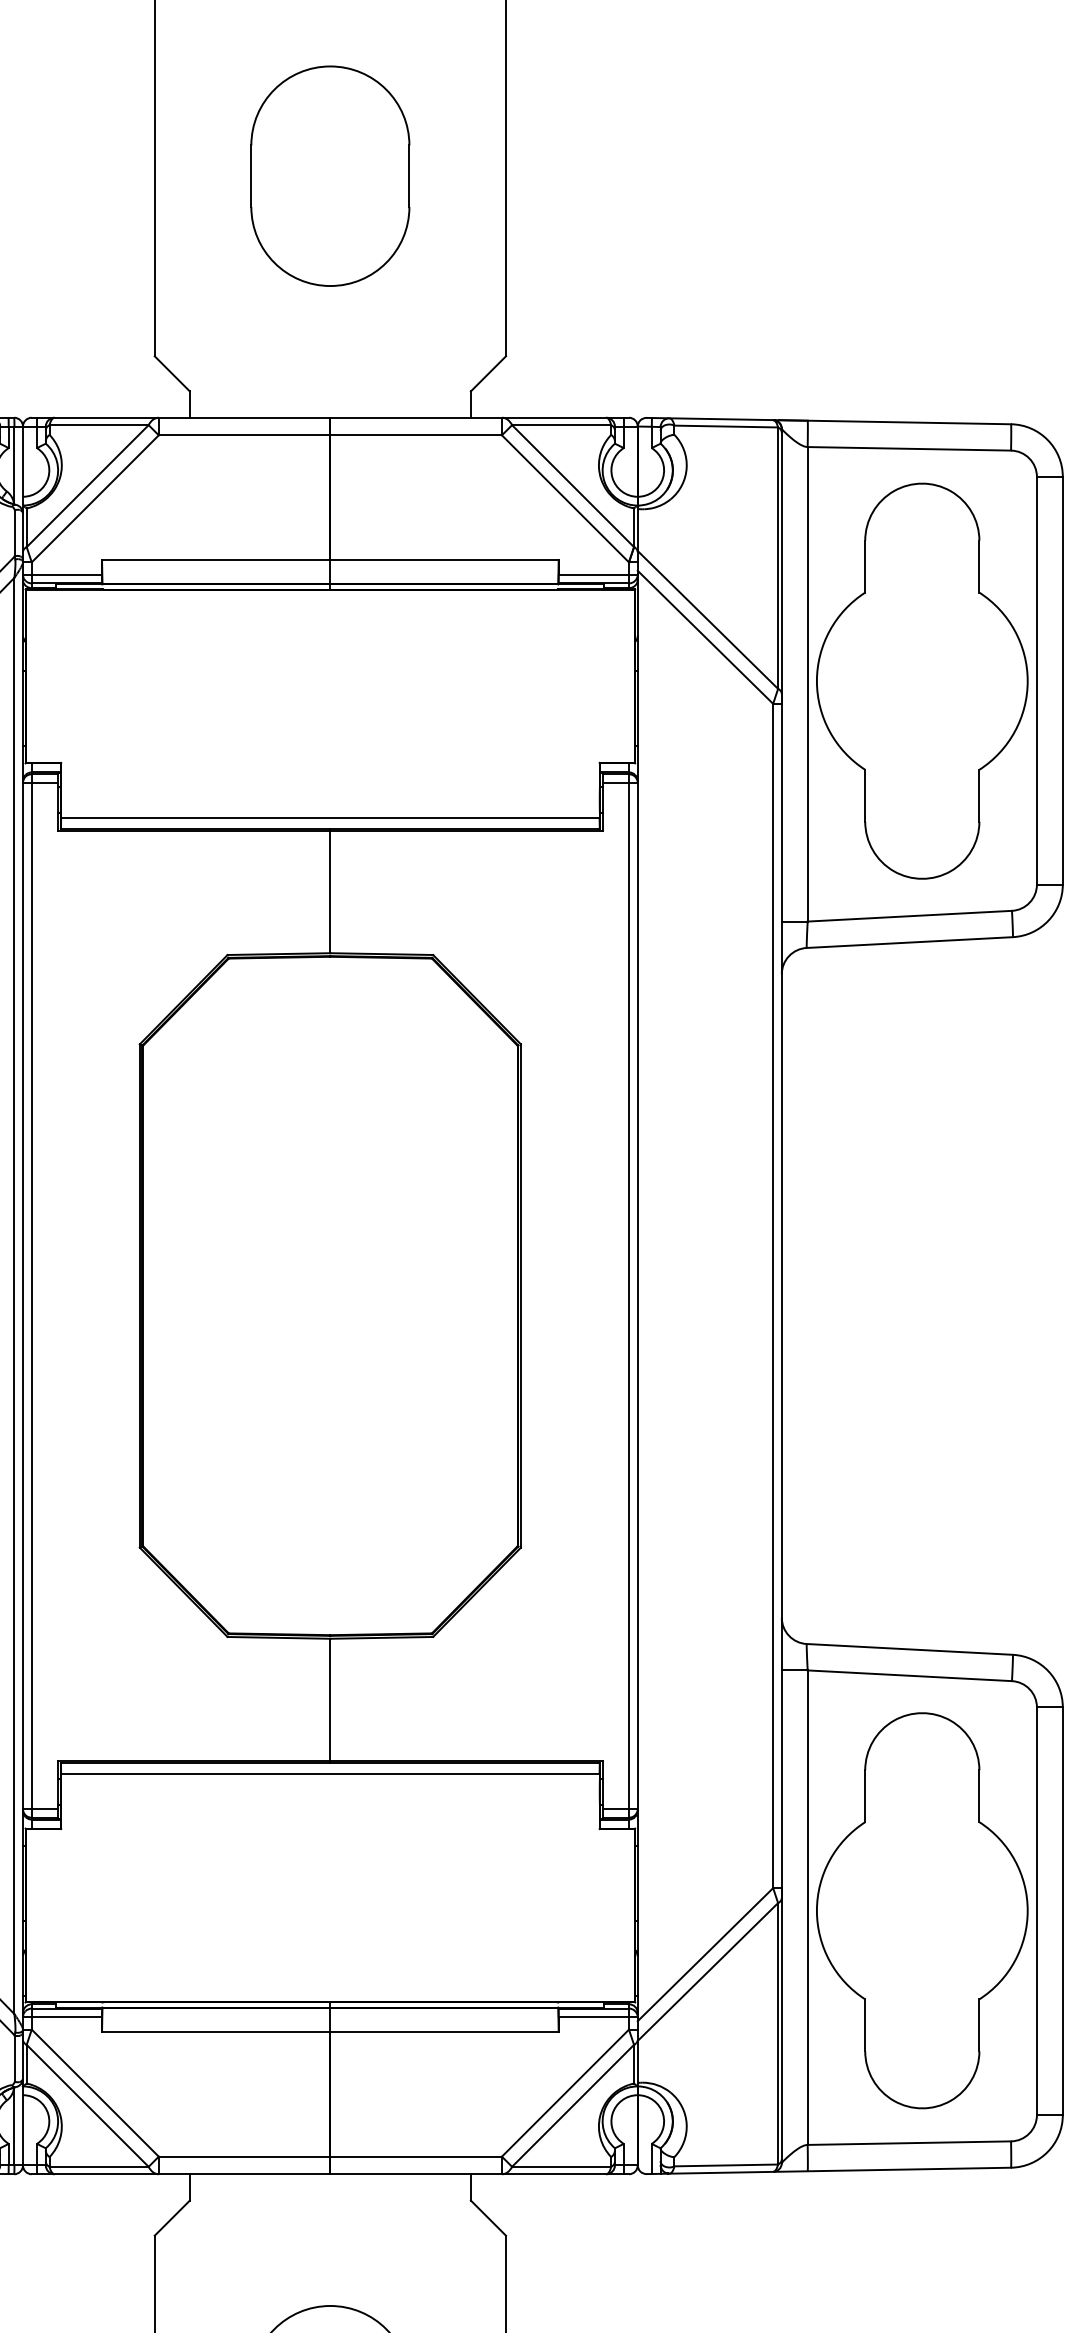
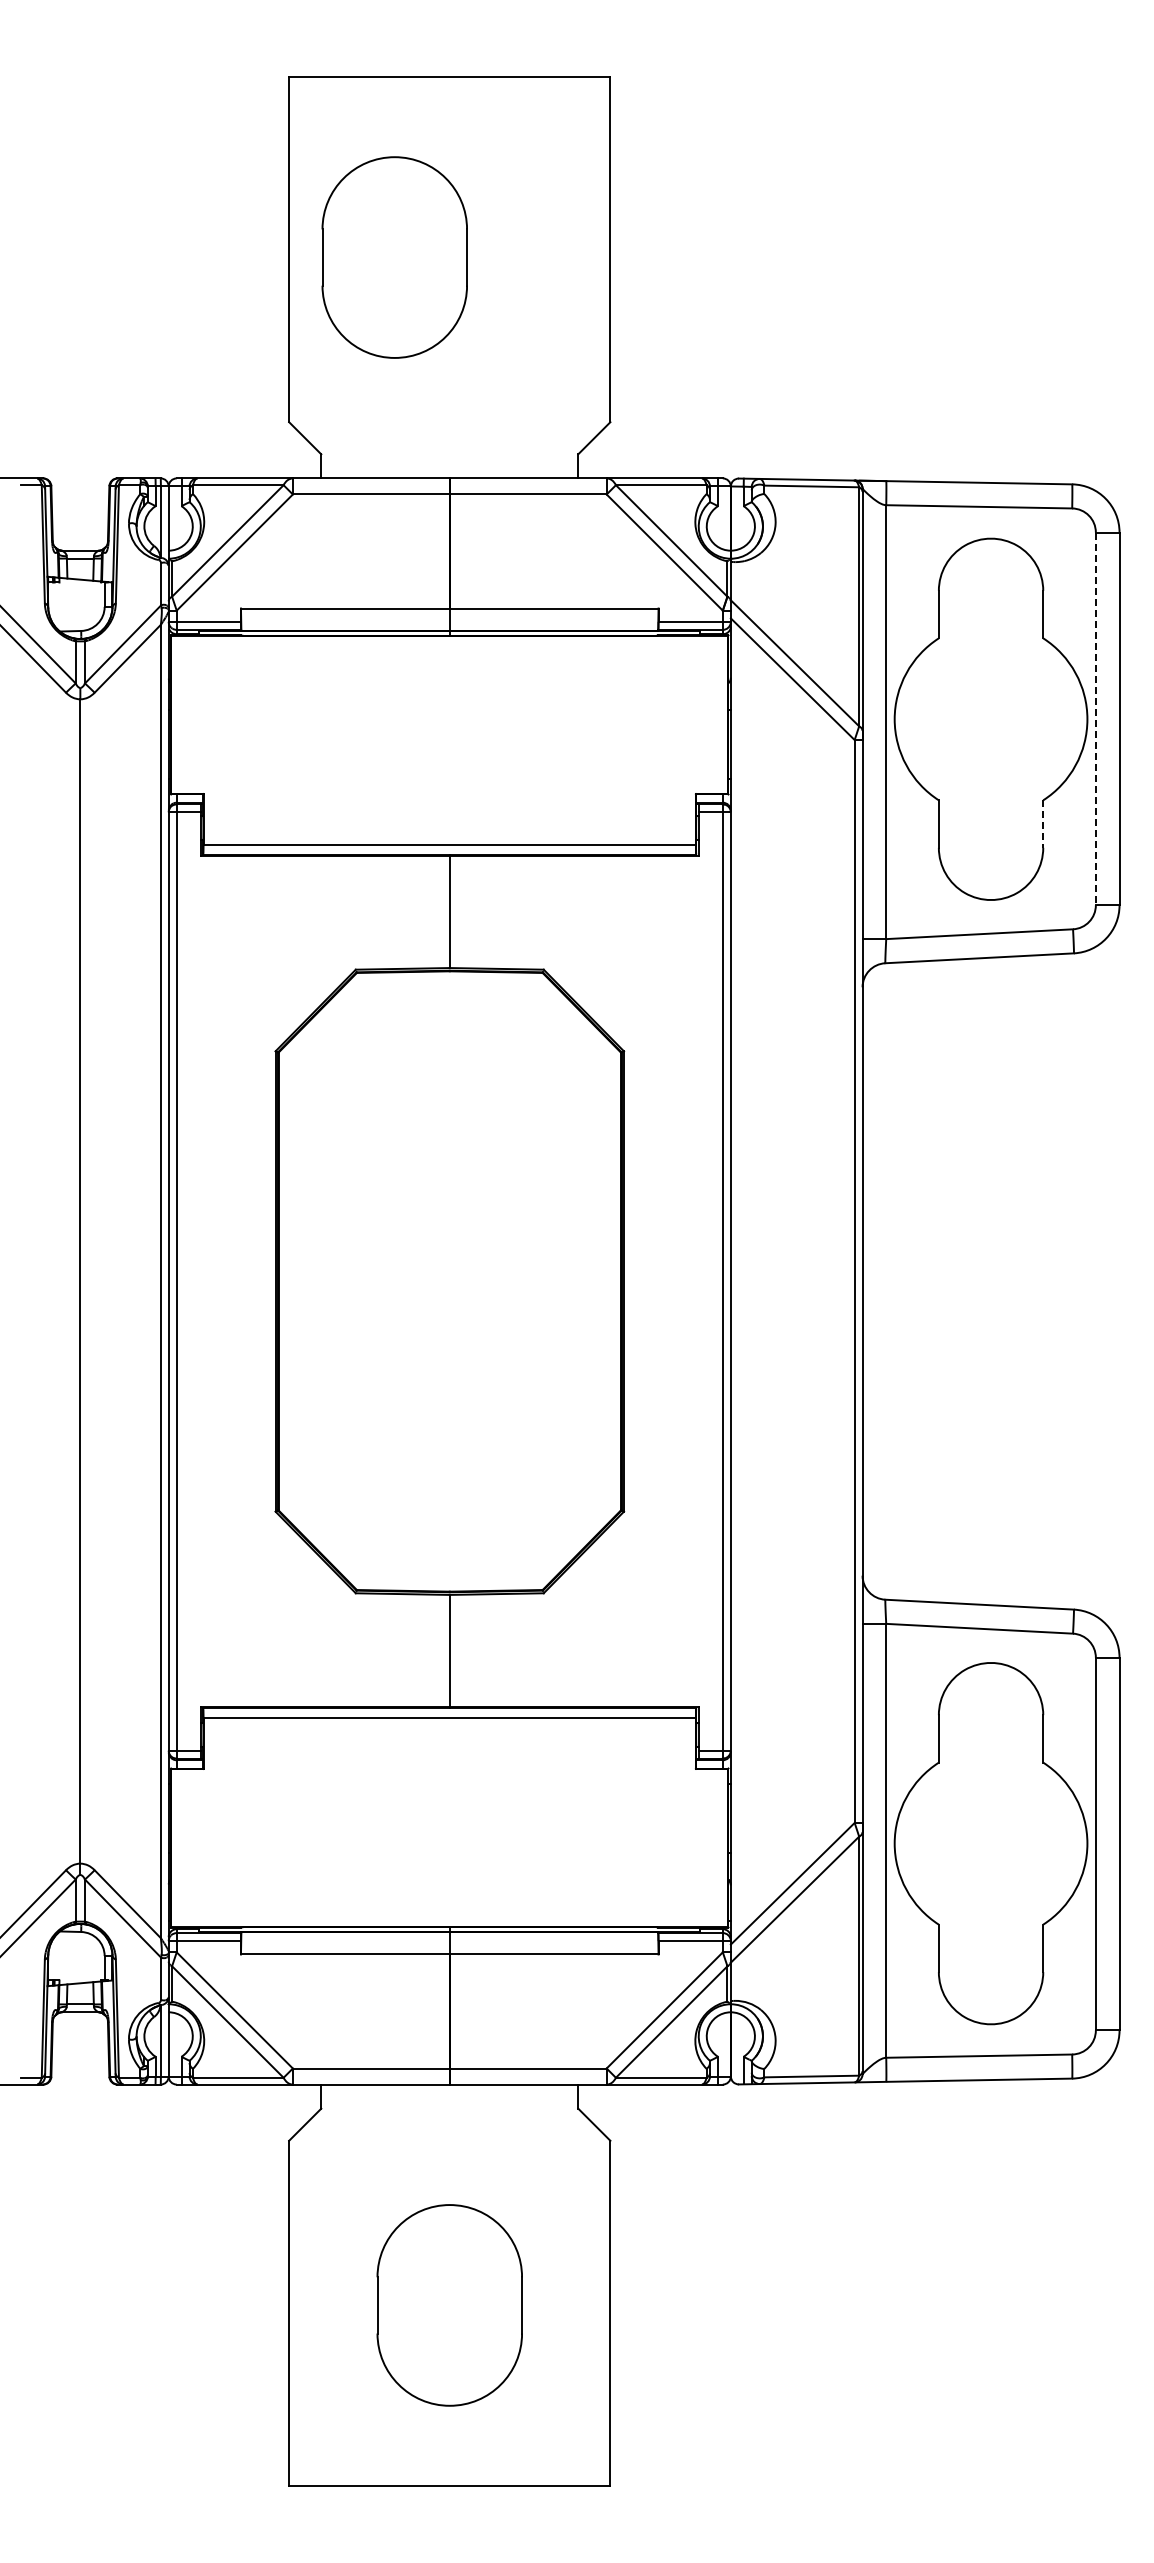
part: (330, 176) -> (394, 257), moved
line: (1036, 681) -> (1095, 719), solid -> dashed
line: (979, 796) -> (1043, 824), solid -> dashed

